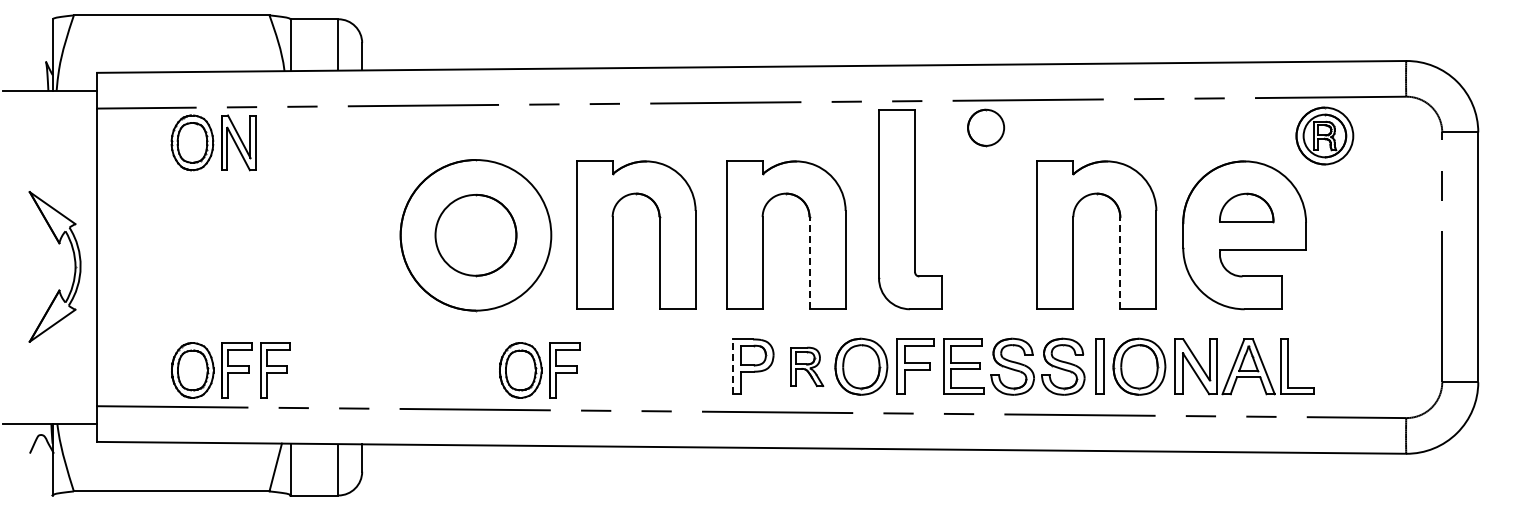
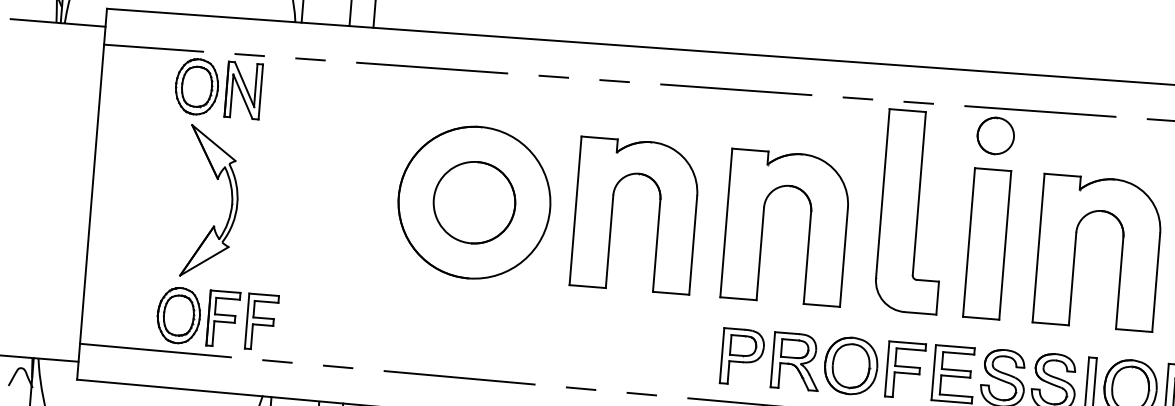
part: (985, 234) -> (986, 243), added
line: (809, 262) -> (807, 256), dashed -> solid
line: (1120, 262) -> (1119, 282), dashed -> solid
part: (74, 266) -> (231, 203), moved
line: (732, 366) -> (721, 355), dashed -> solid
part: (806, 366) -> (796, 361), size x1.43
part: (539, 370) -> (527, 343), removed

